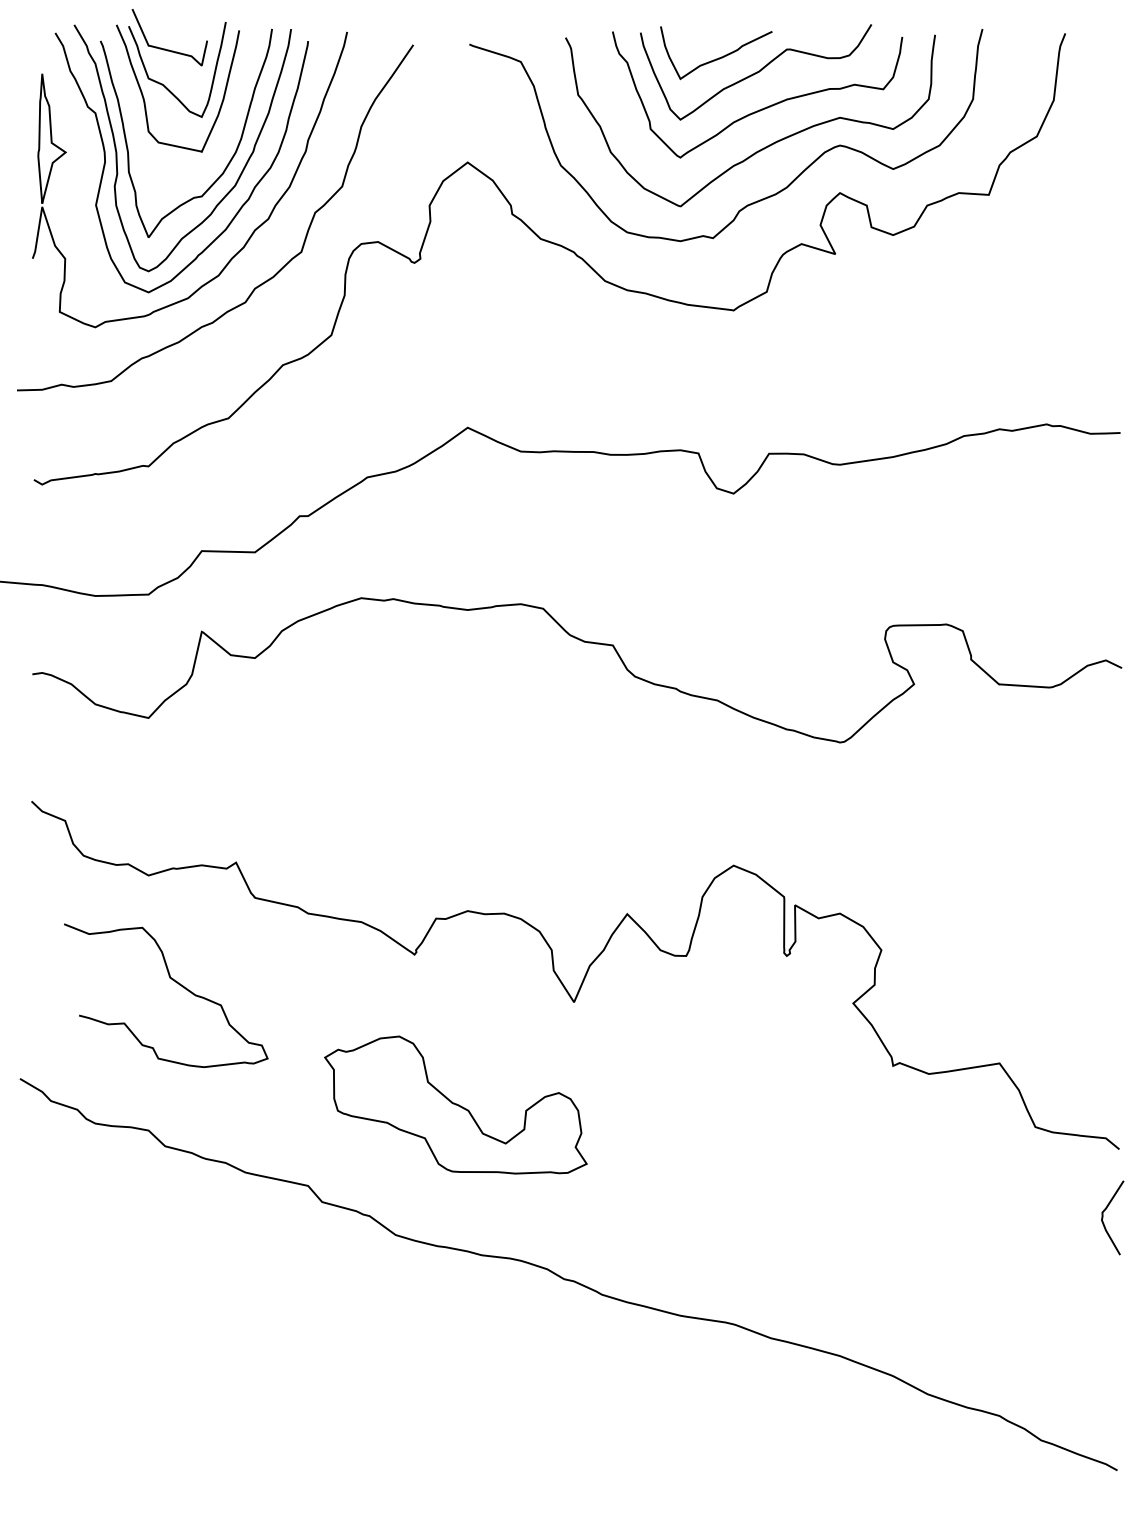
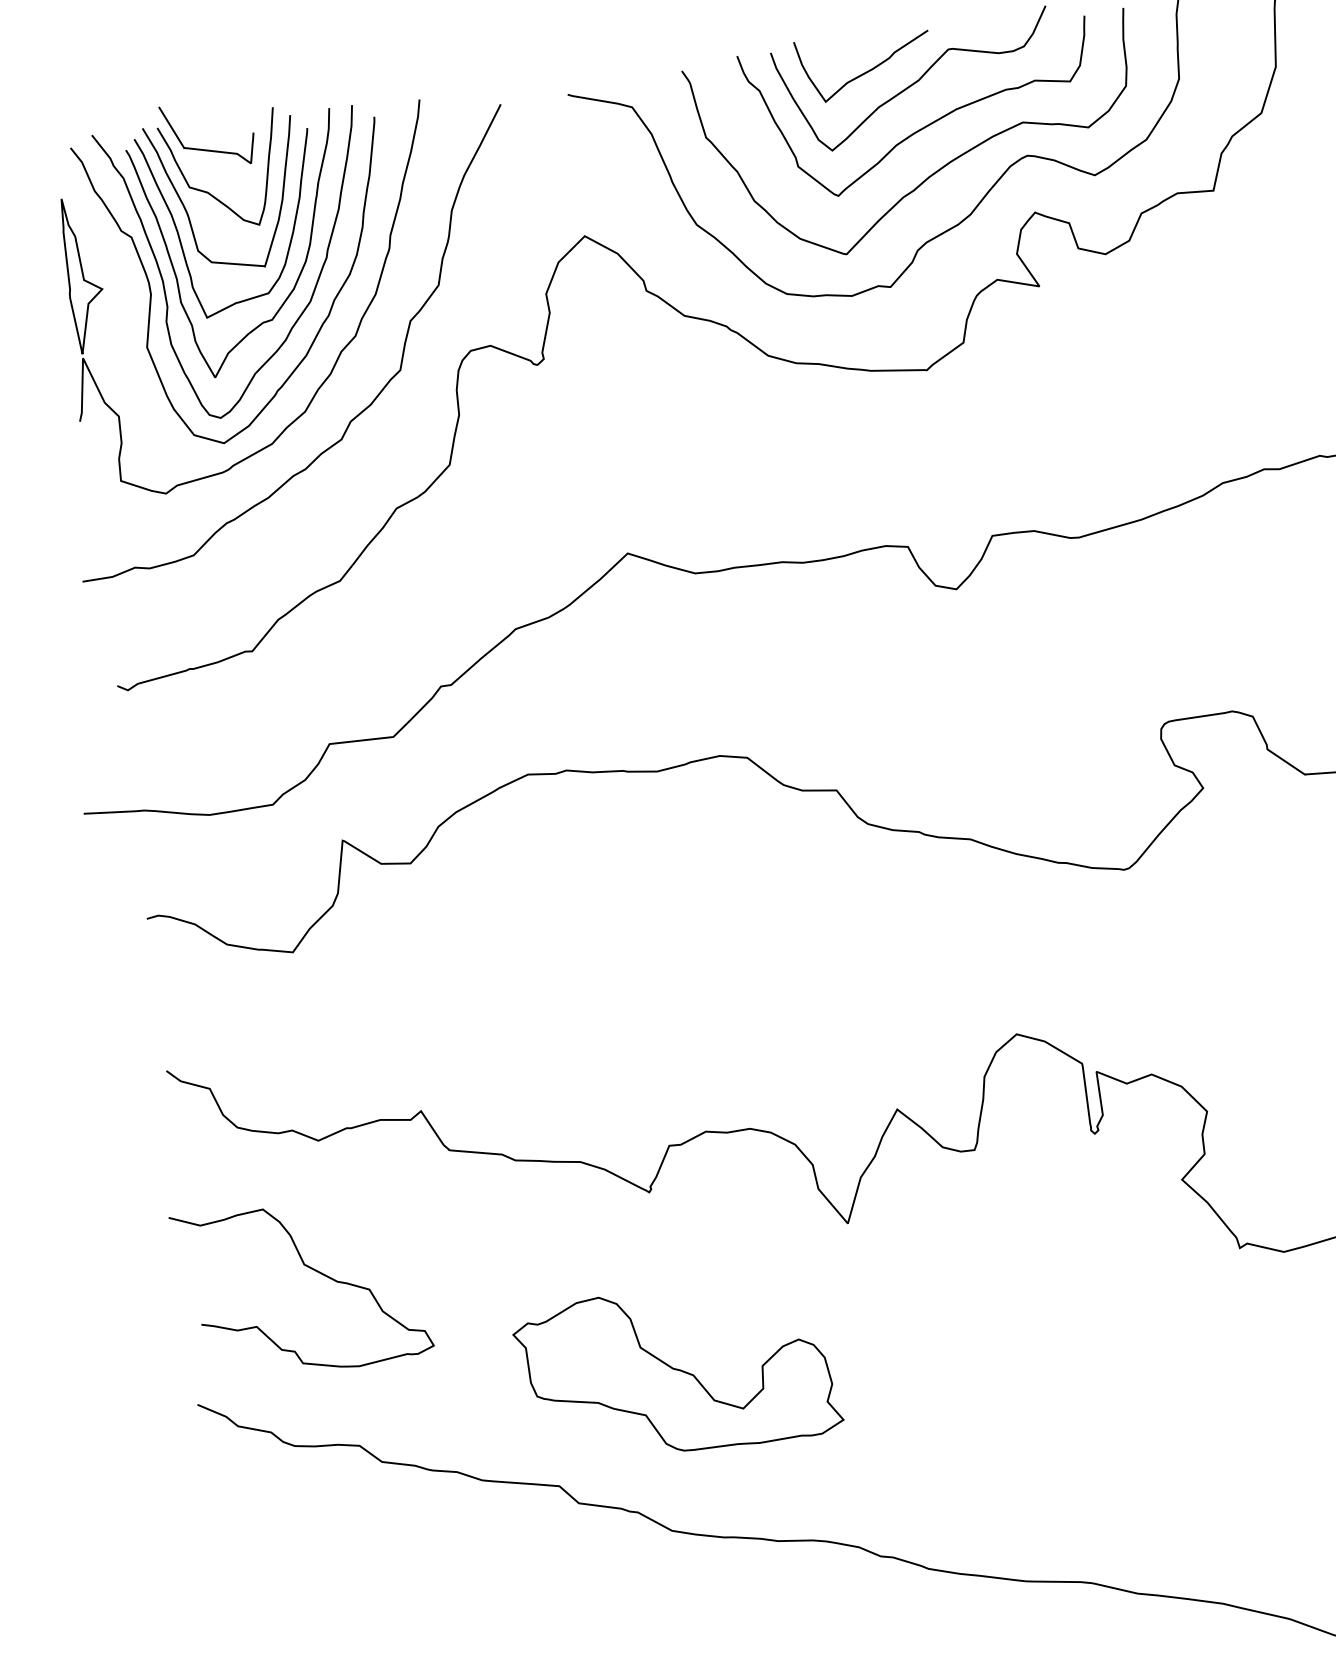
curve: (135, 116) -> (179, 234), added
curve: (176, 983) -> (312, 1270), moved
part: (455, 1104) -> (676, 1369), moved

